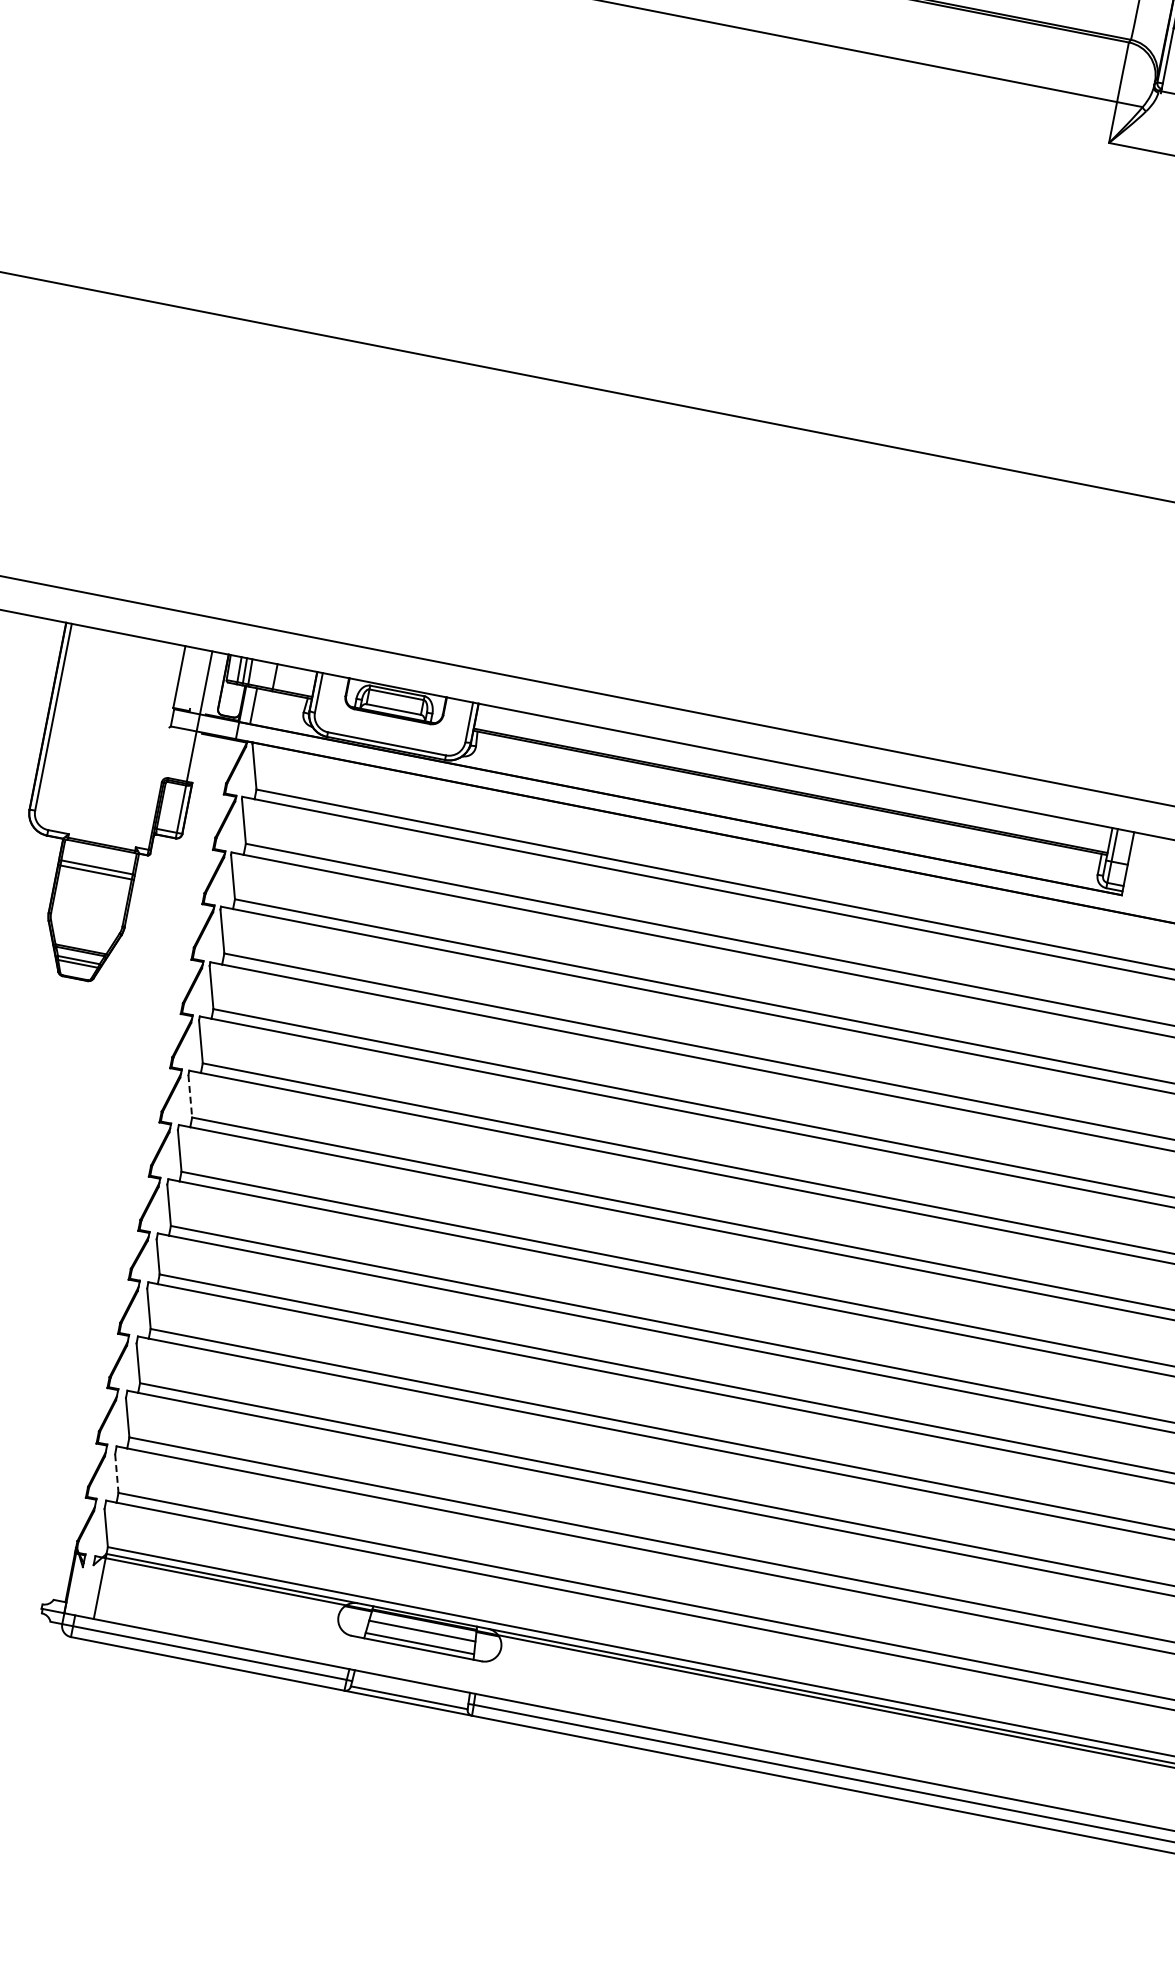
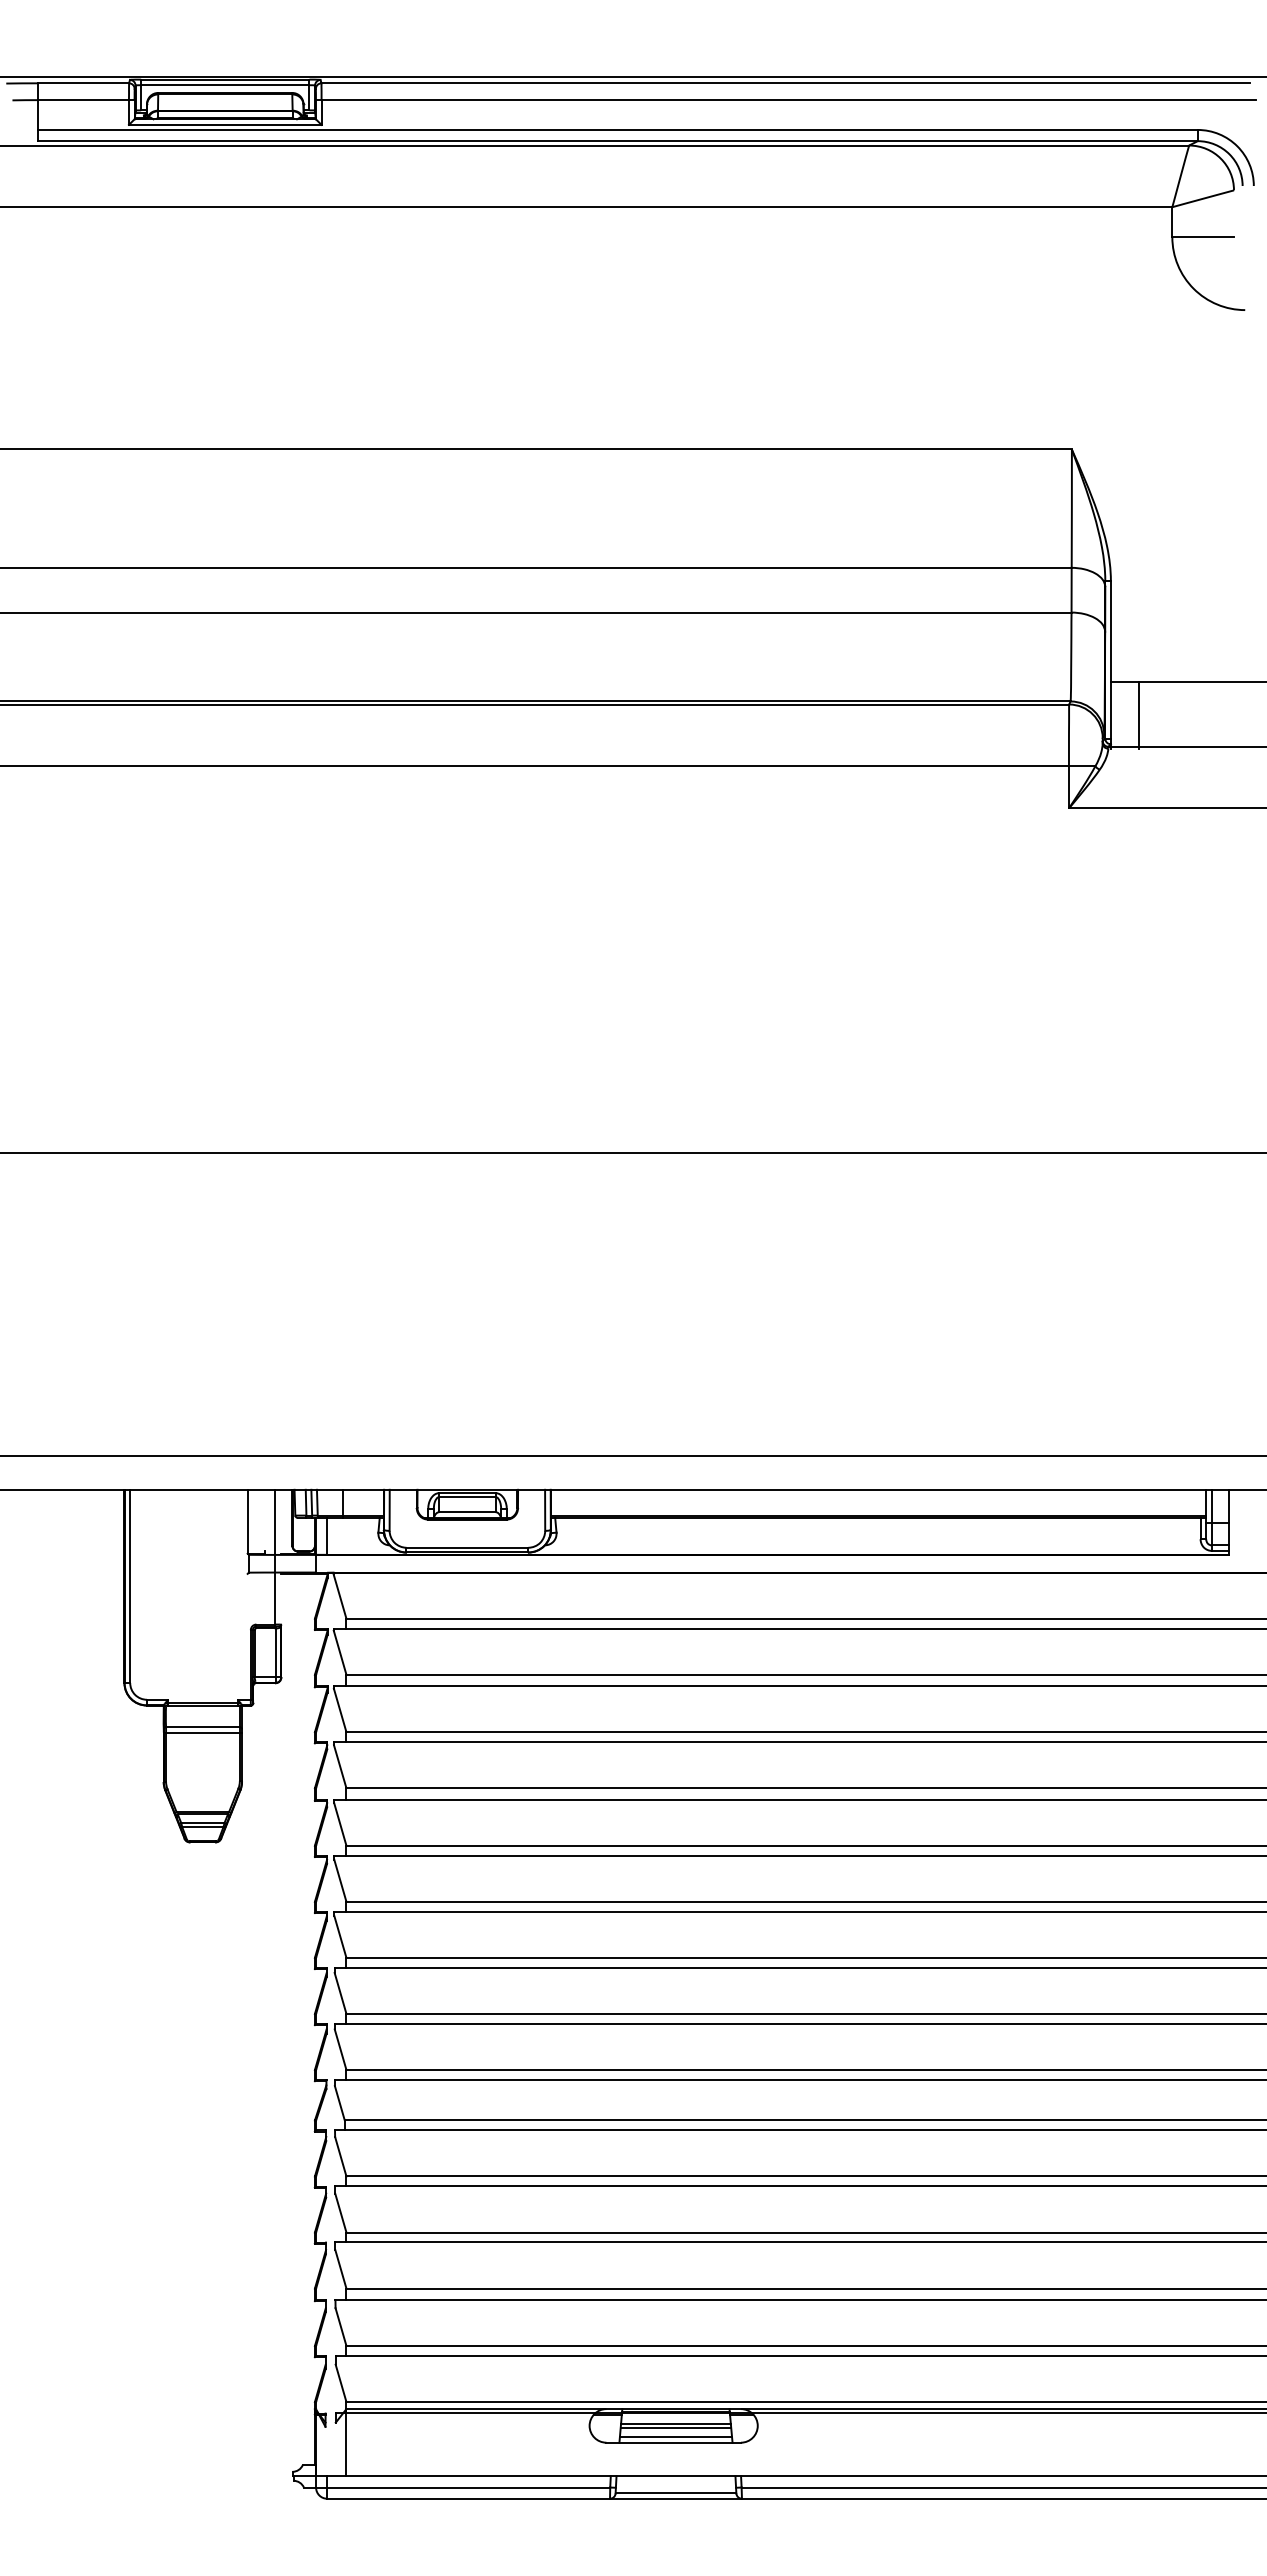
line: (190, 1096) -> (340, 1937), dashed -> solid
line: (117, 1474) -> (341, 2327), dashed -> solid
line: (421, 1635) -> (675, 2428), added

